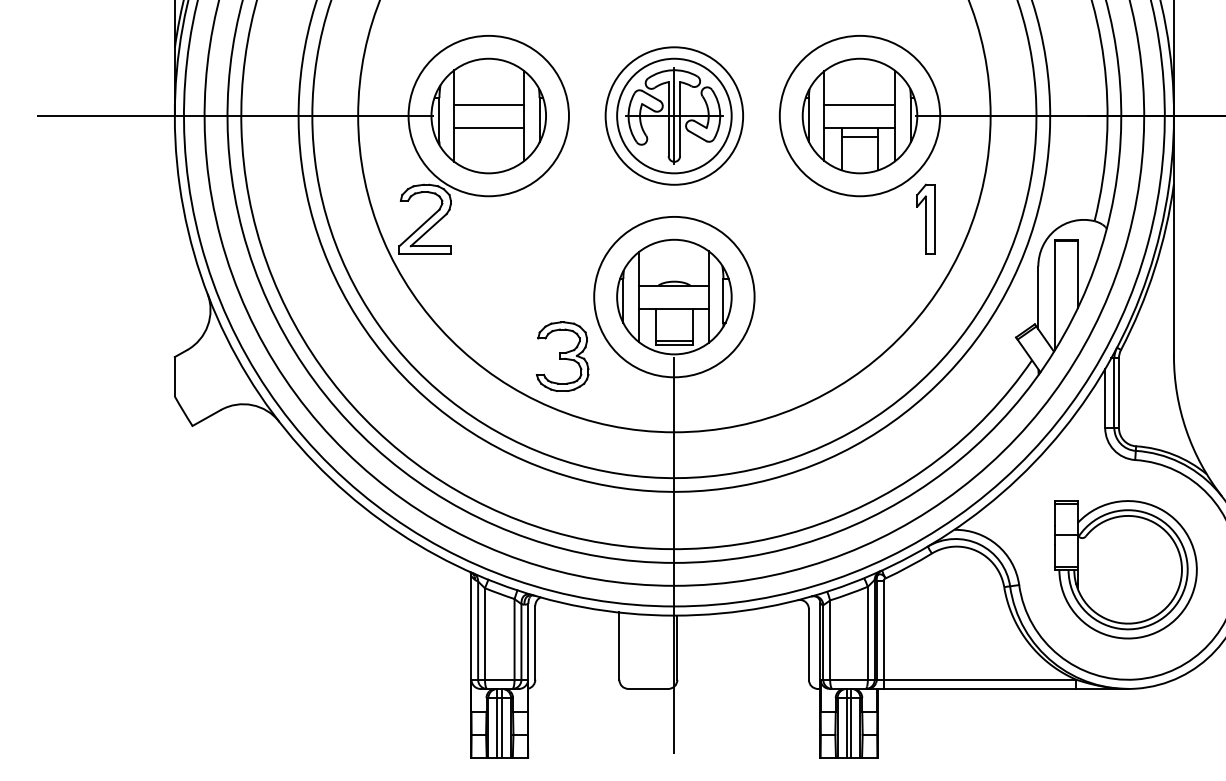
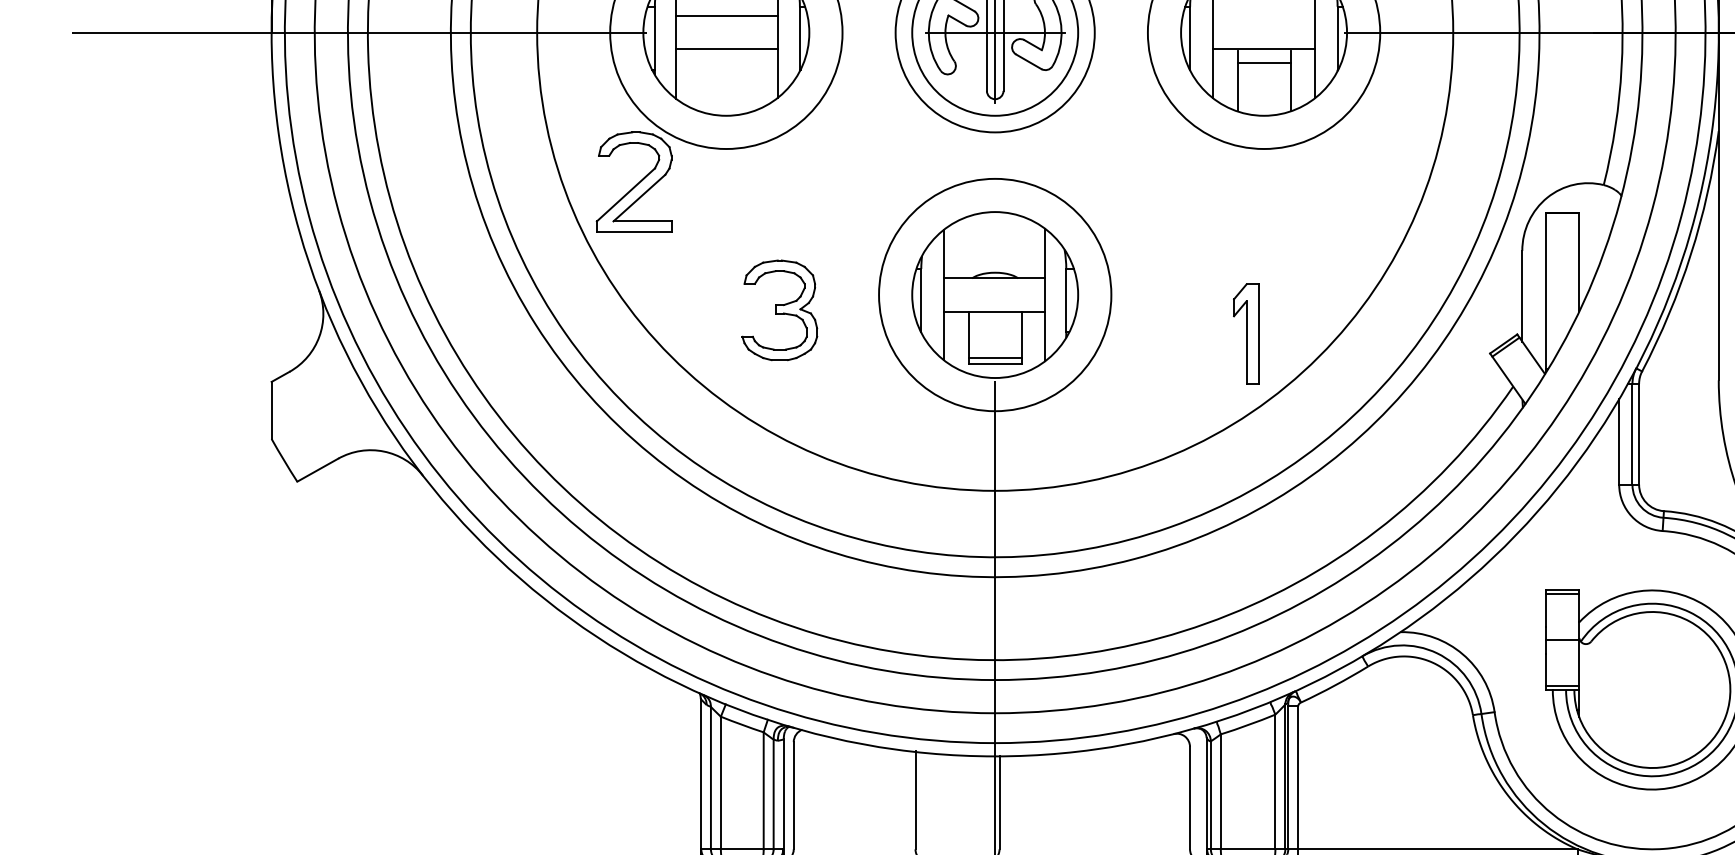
line: (859, 104) -> (1263, 16), removed
part: (925, 218) -> (1245, 333), moved
part: (562, 356) -> (779, 310), moved

